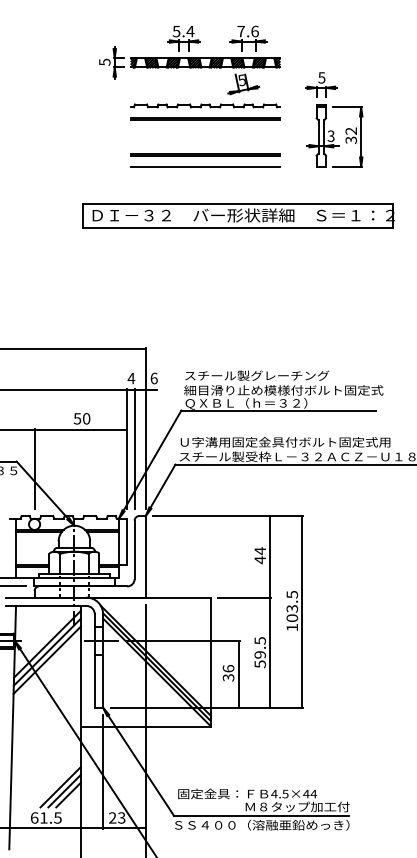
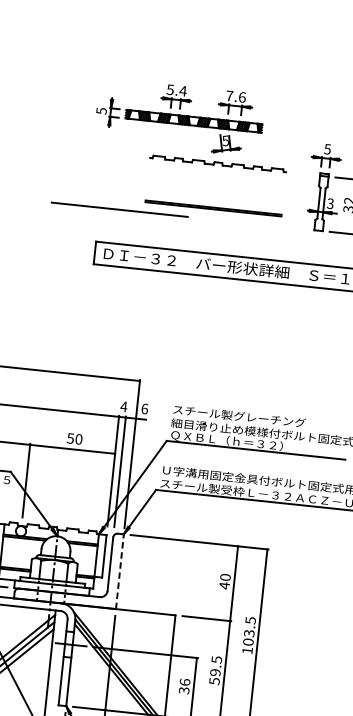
part: (189, 60) -> (179, 117), moved
line: (205, 118) -> (216, 175), removed
line: (205, 166) -> (119, 209), moved
text: (259, 551) -> (224, 577), 44 -> 40
line: (145, 556) -> (119, 571), solid -> dashed

